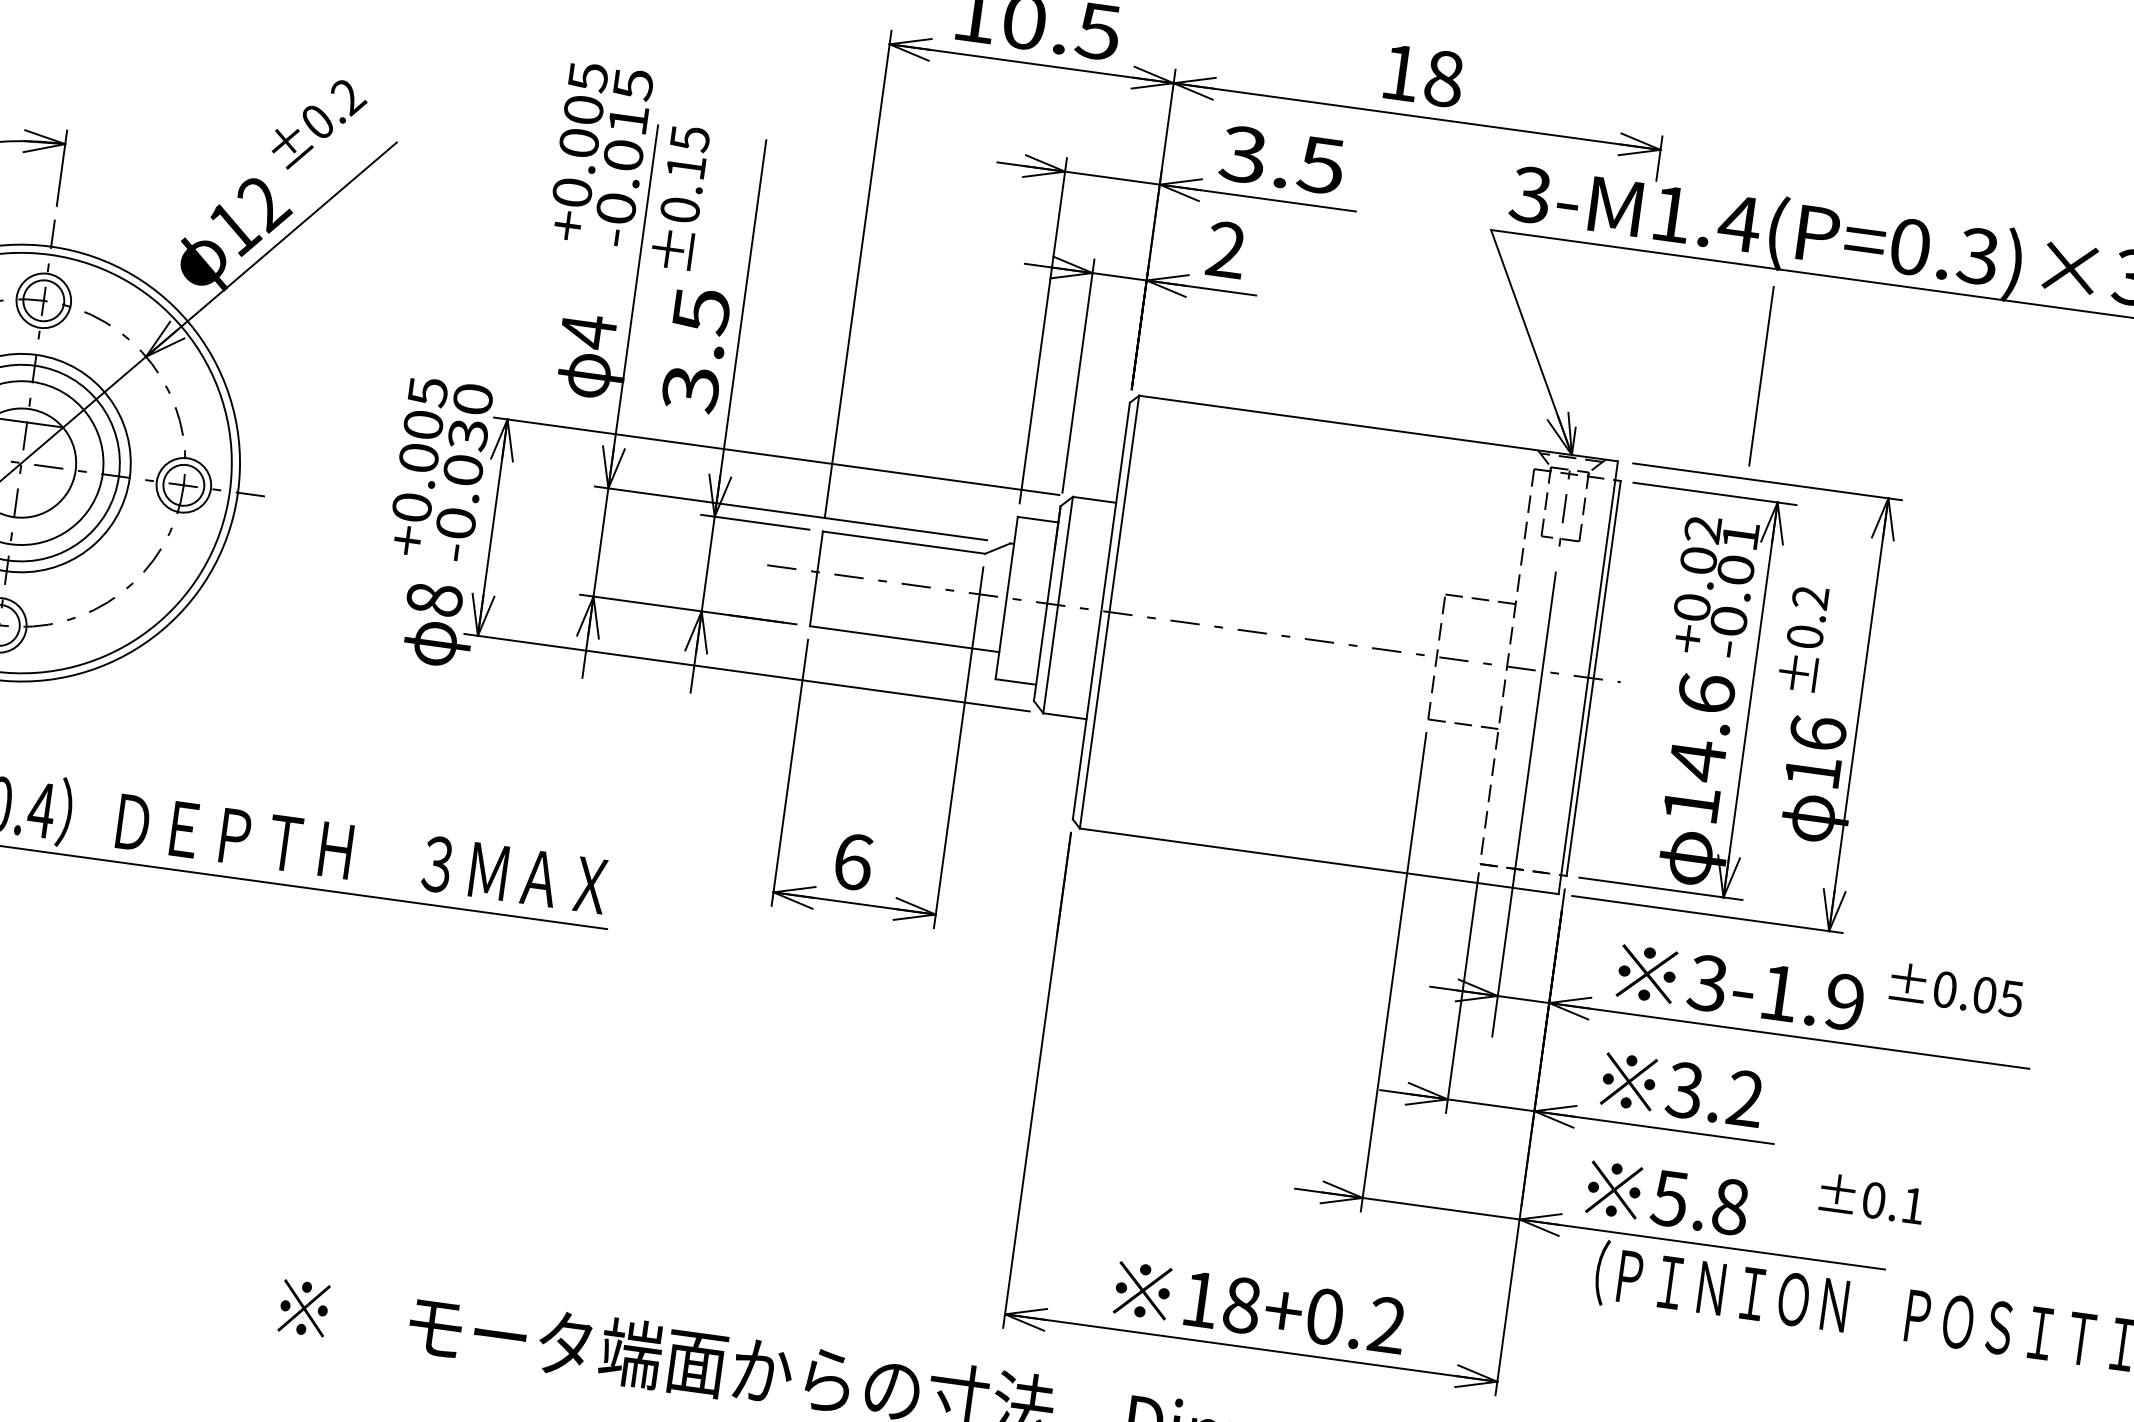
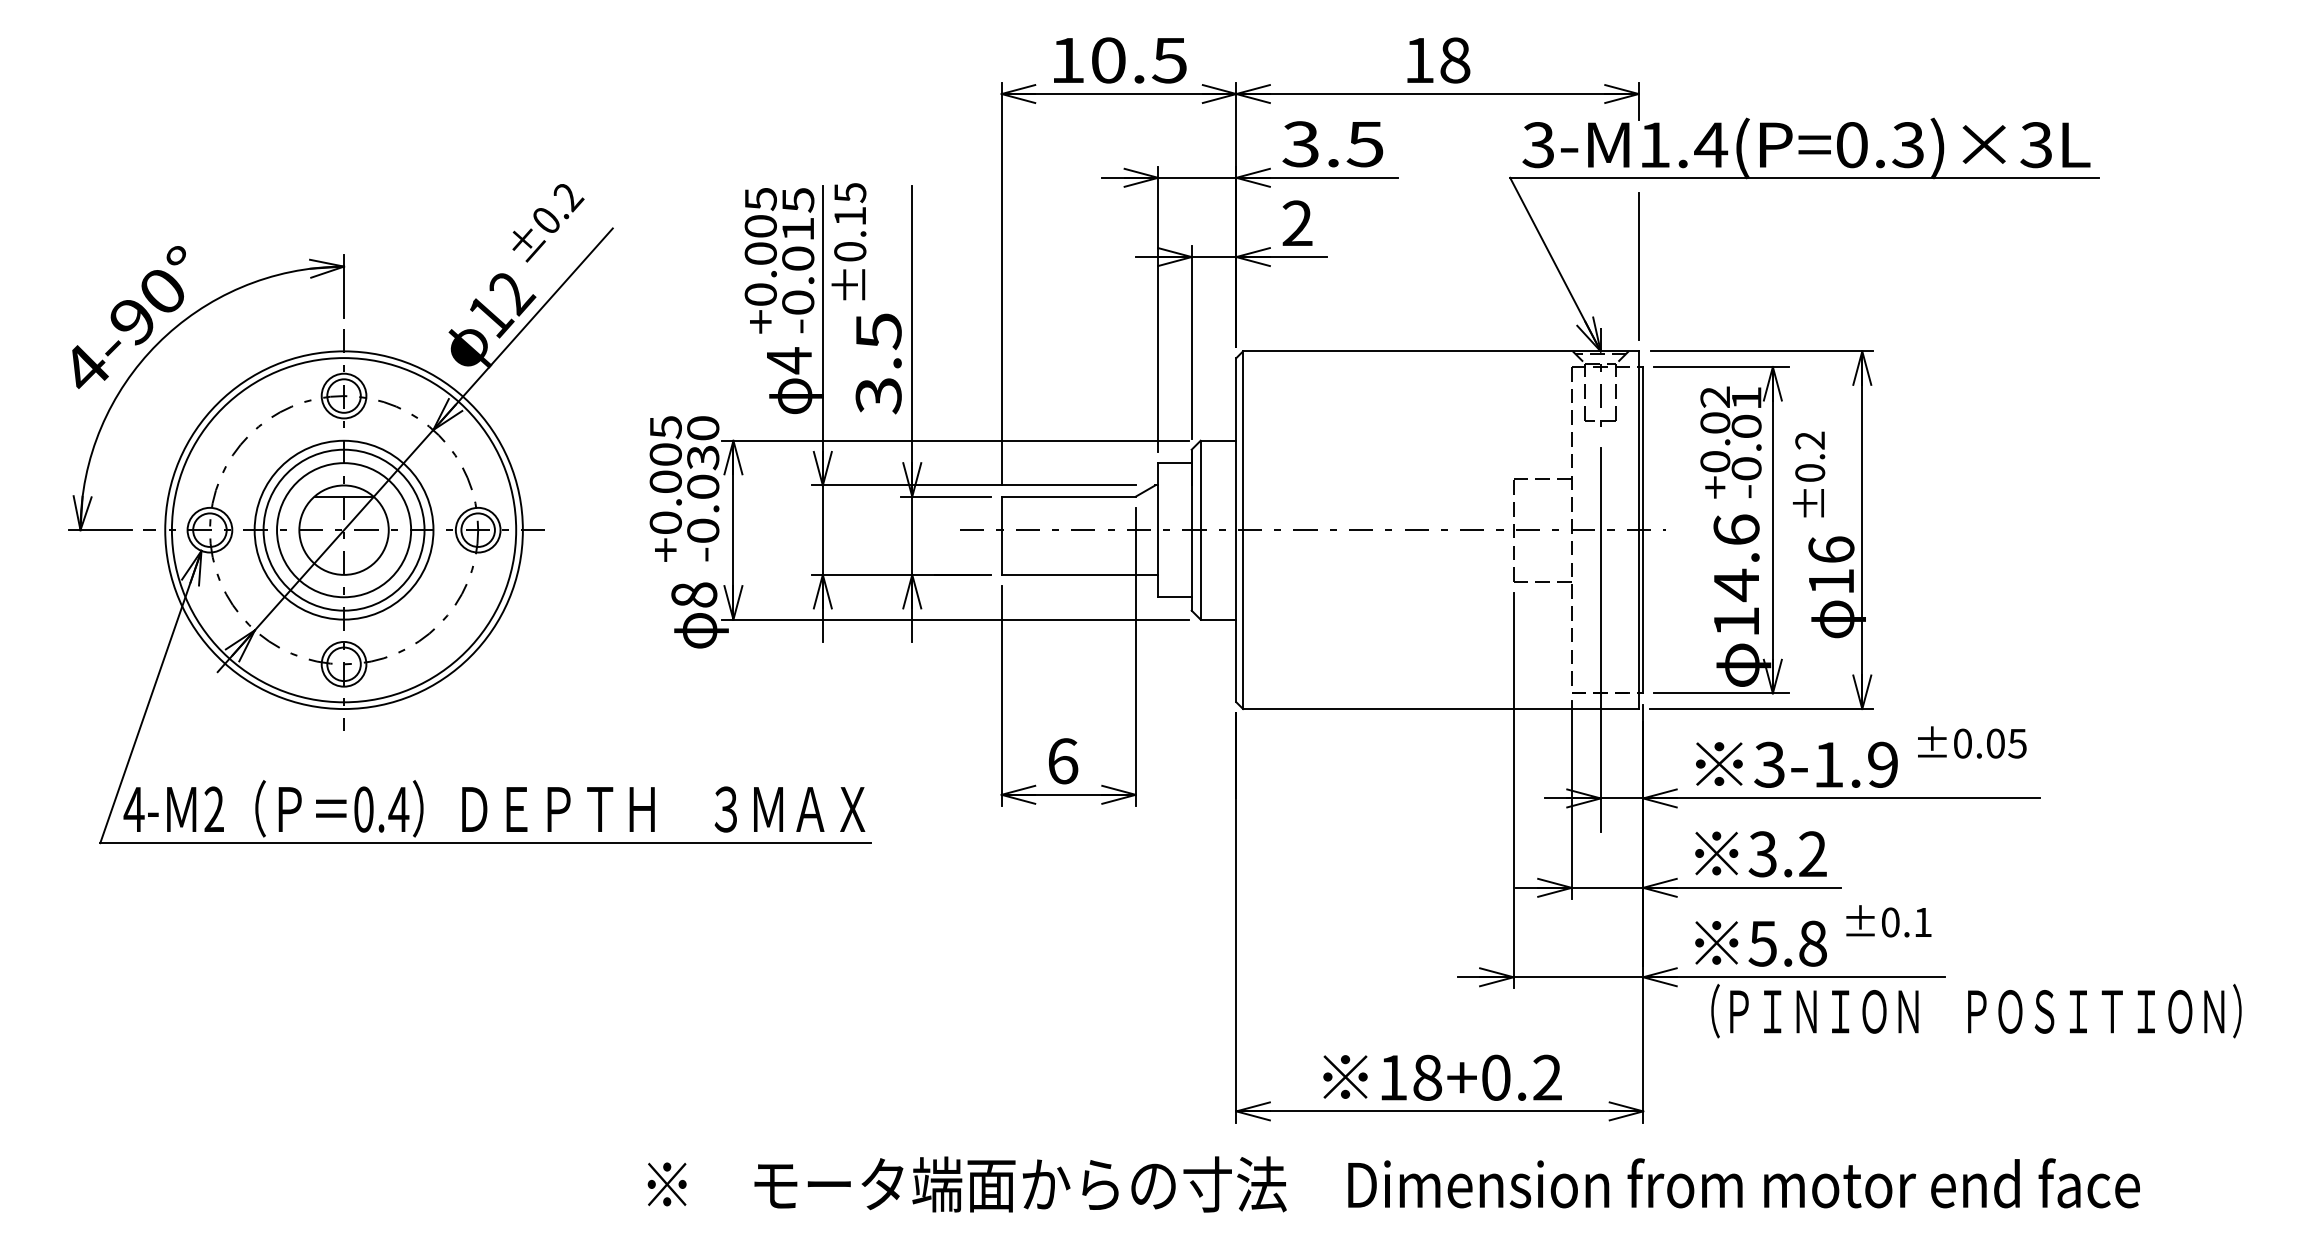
text: (600, 154) -> (779, 260), moved
line: (1761, 376) -> (1638, 266), moved
text: (1871, 1198) -> (1888, 921), moved

